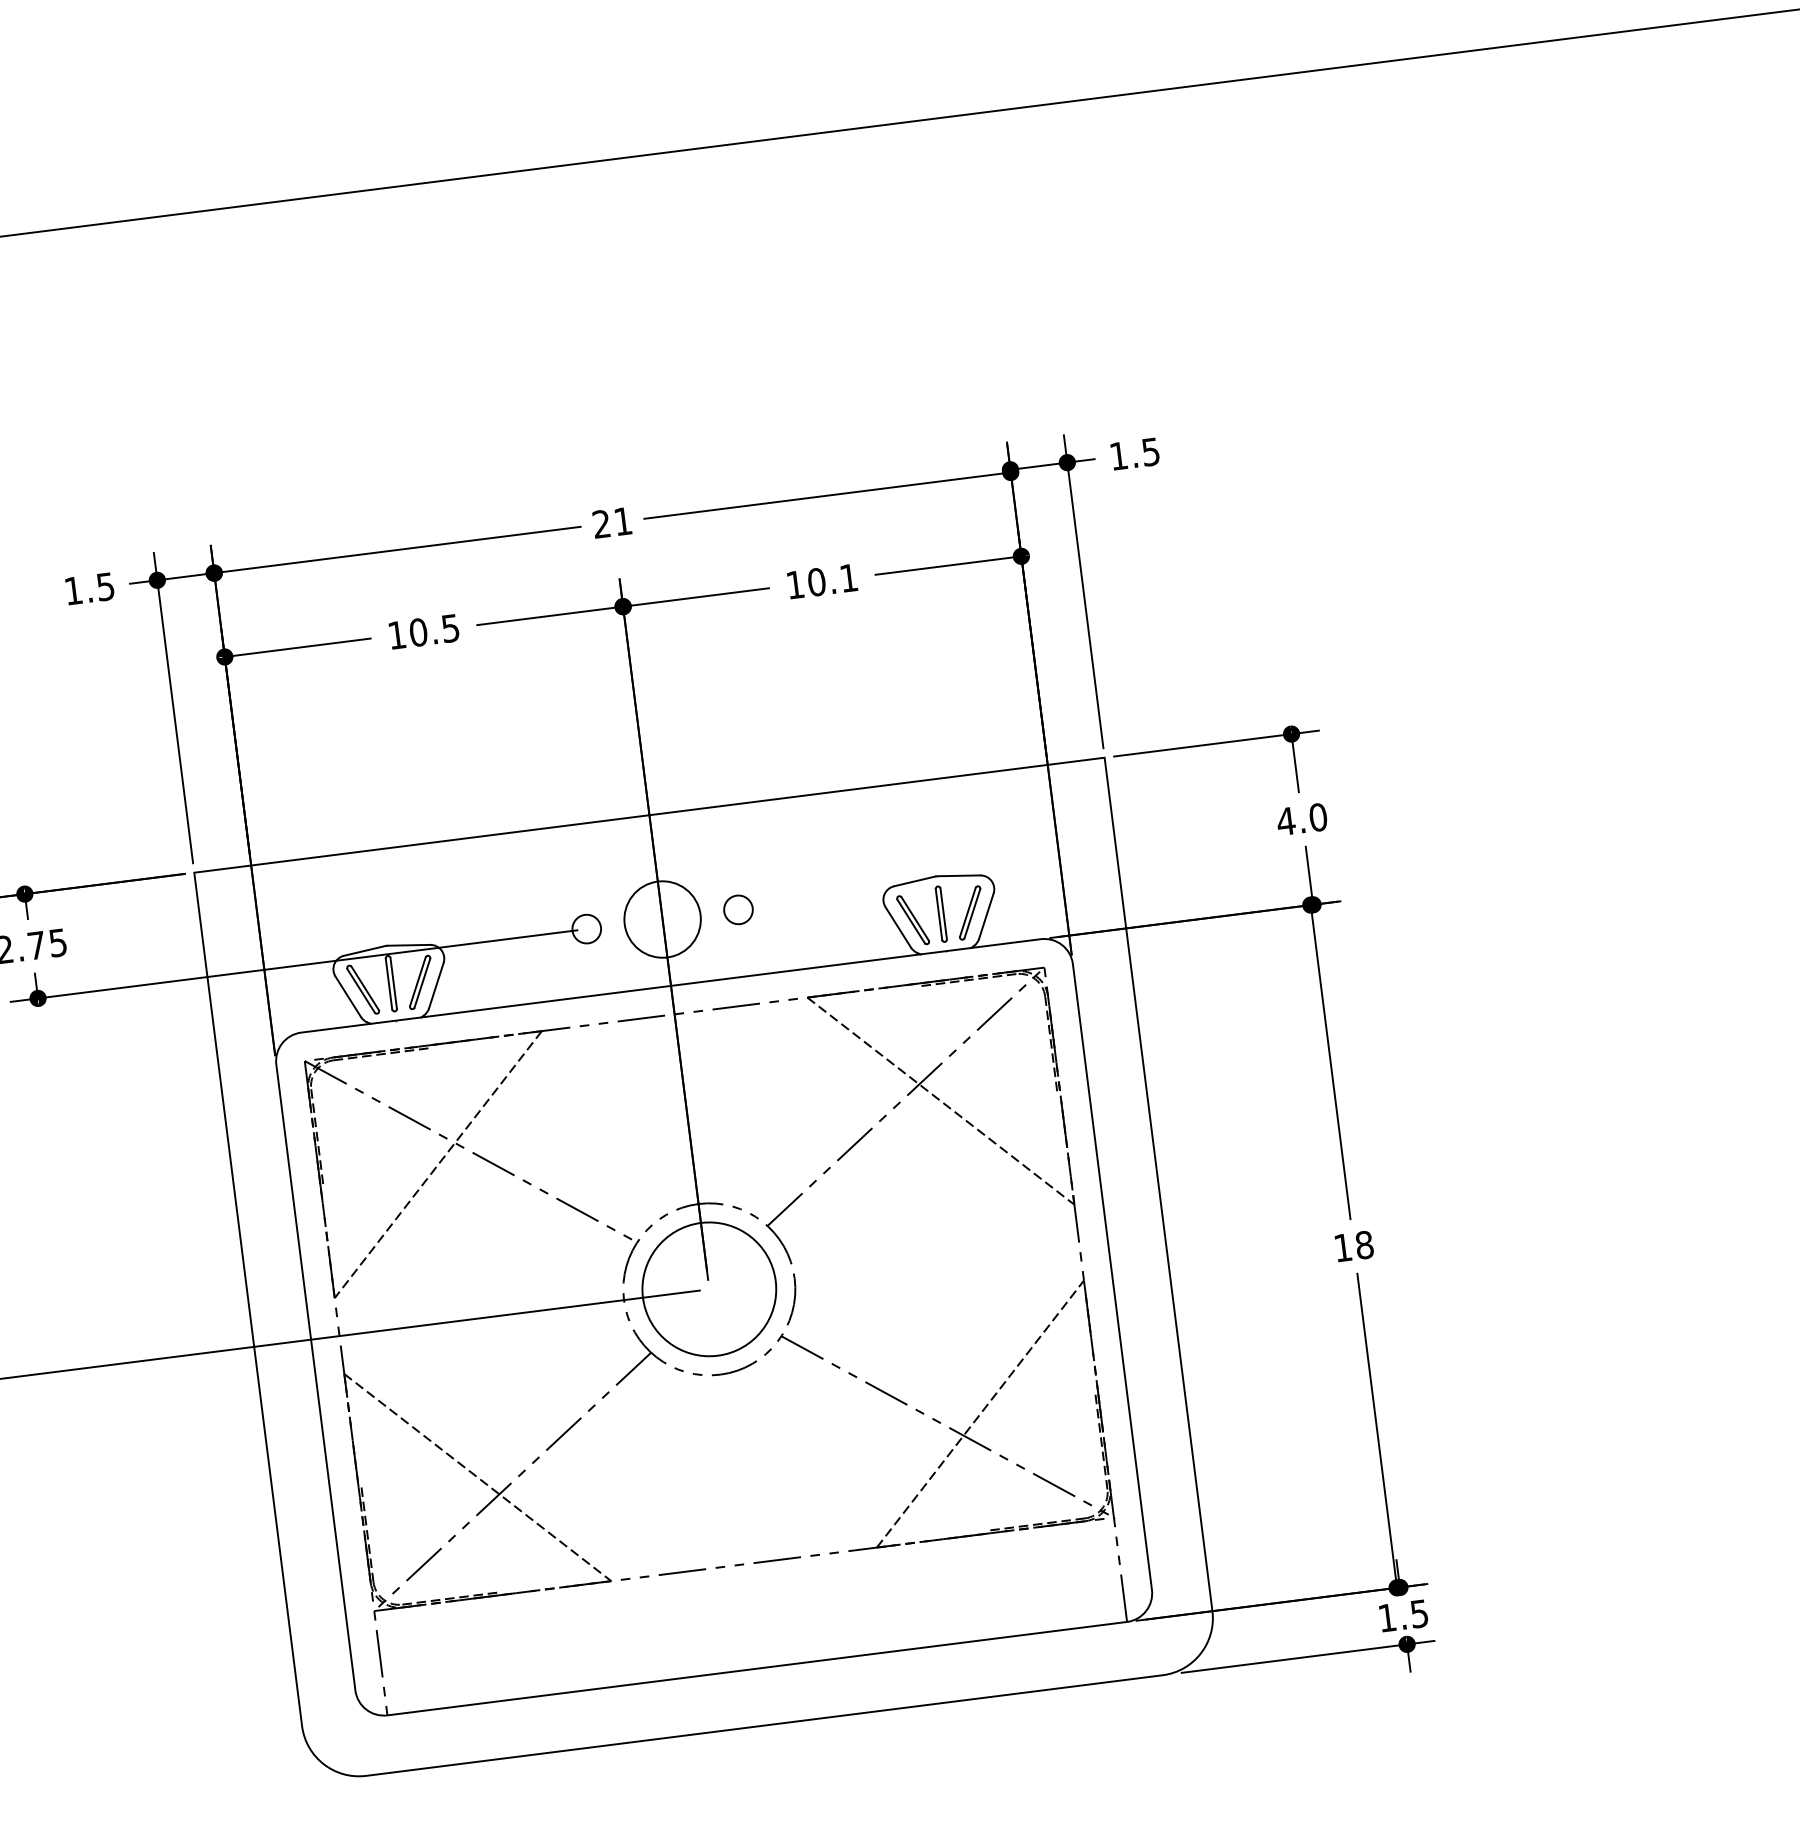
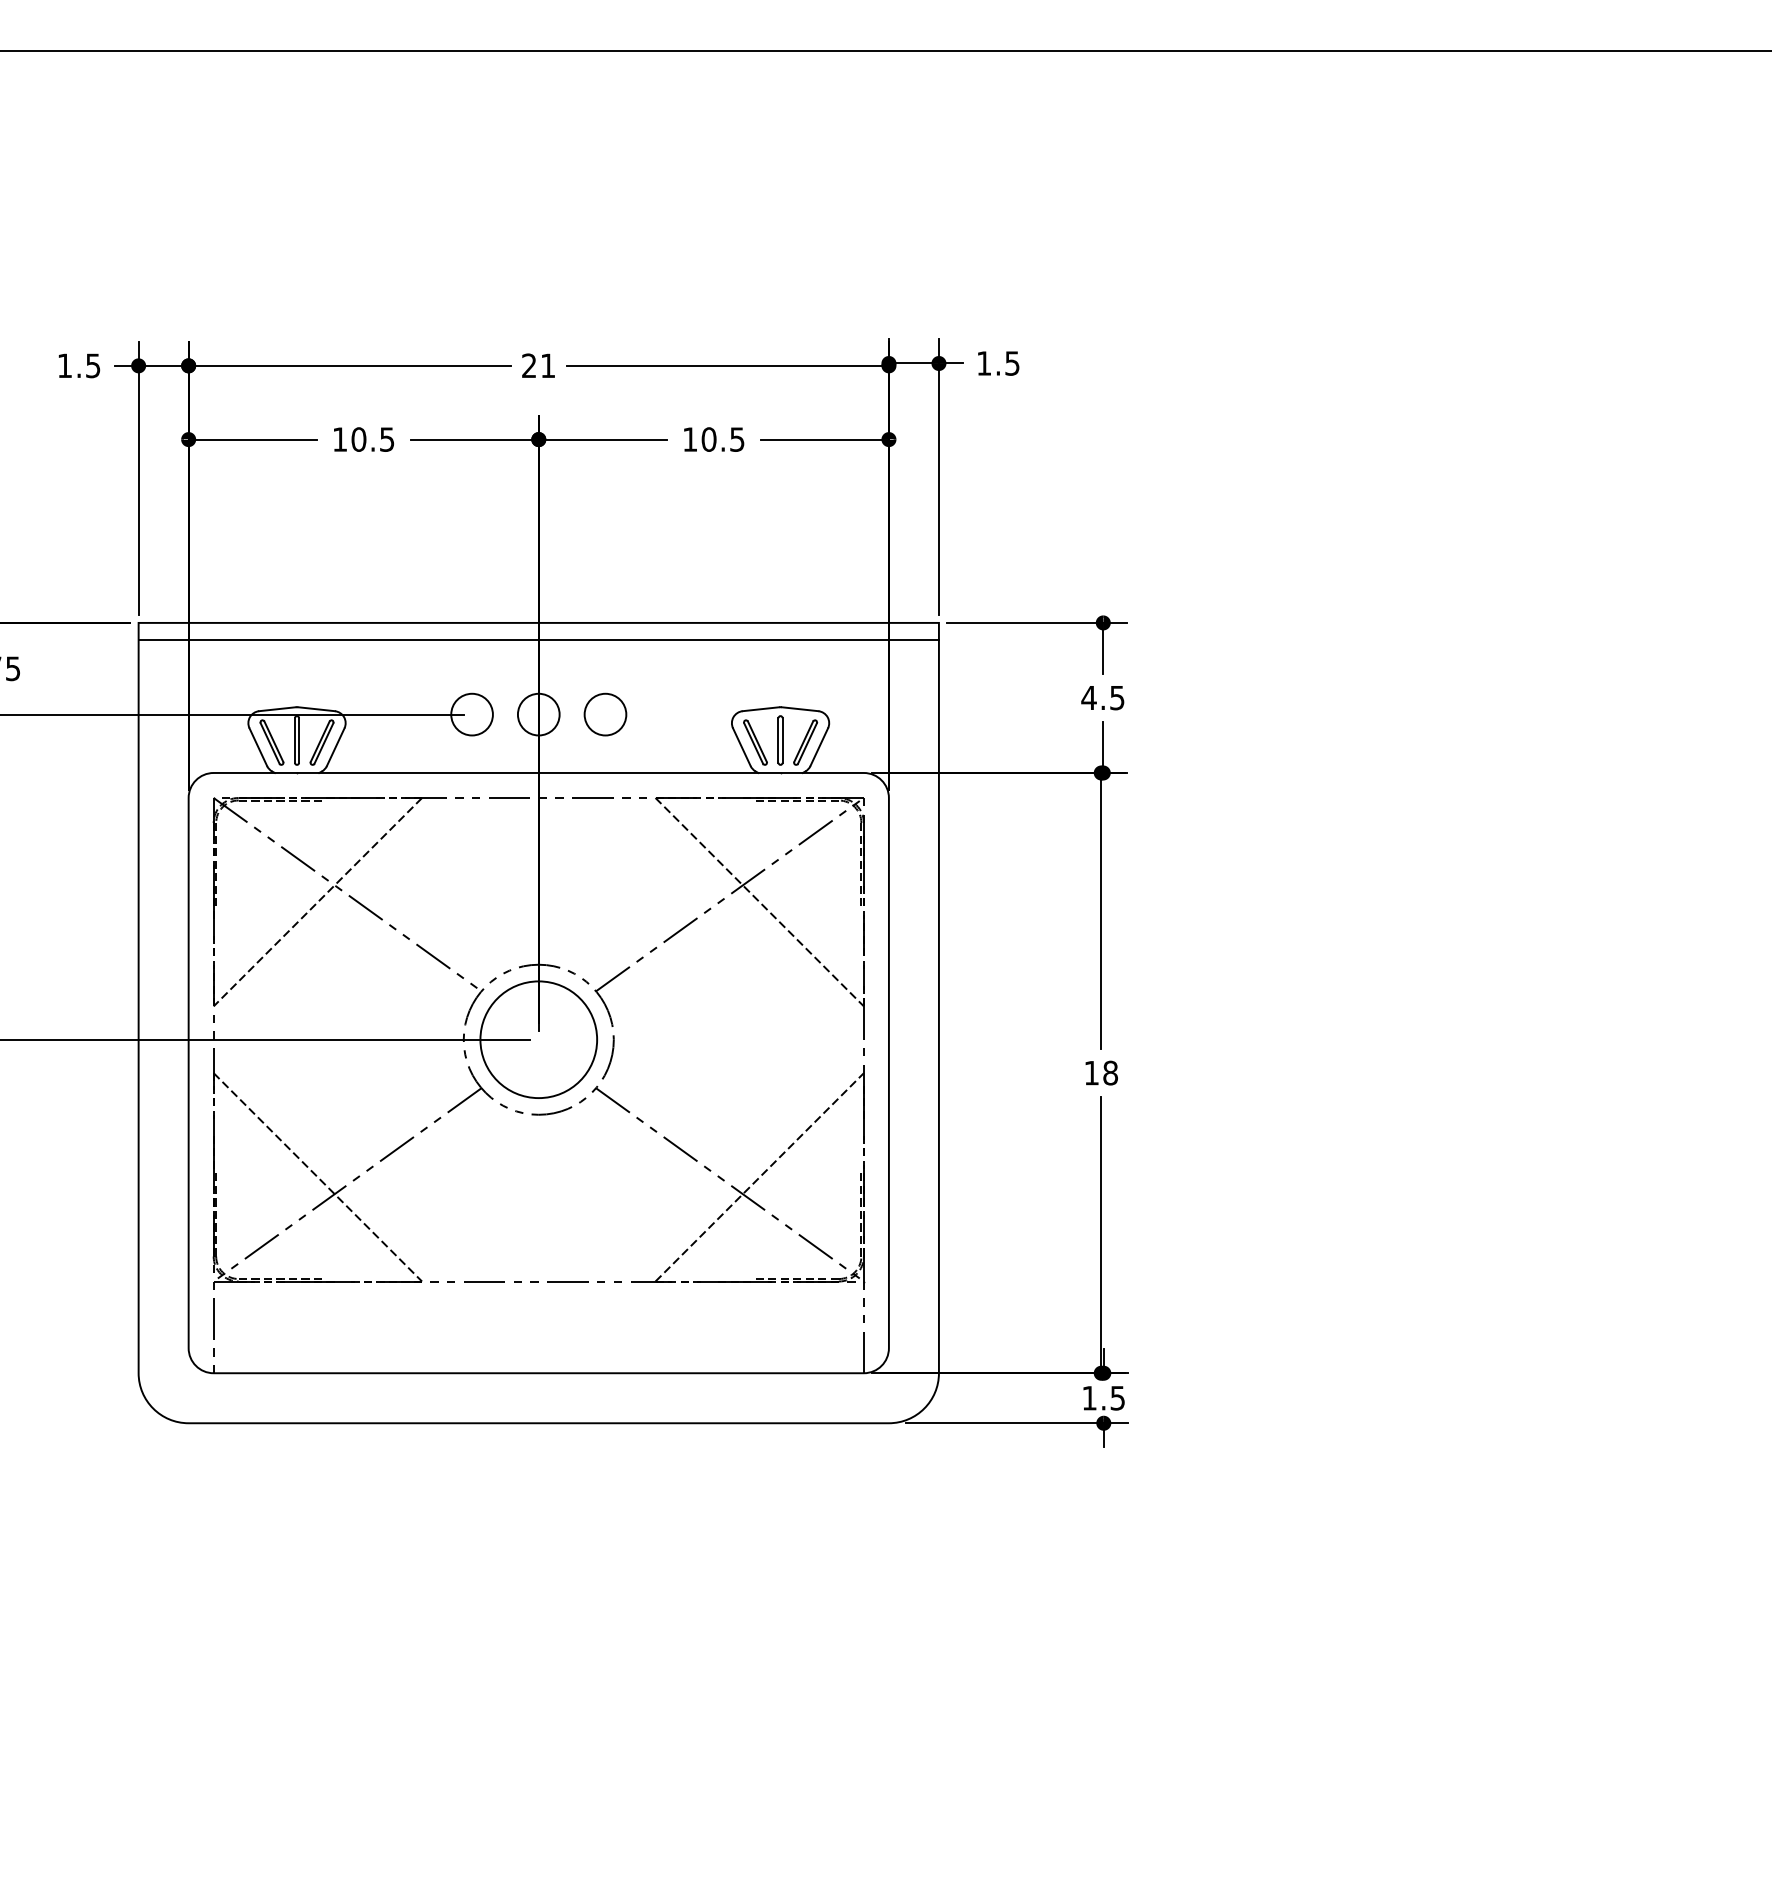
text: (849, 578) -> (737, 439), 10.1 -> 10.5
text: (1318, 816) -> (1117, 697), 4.0 -> 4.5
line: (651, 834) -> (538, 639), added
circle: (738, 909) -> (605, 714), size x1.67
circle: (662, 919) -> (538, 714), size x0.62
circle: (586, 929) -> (471, 714), size x1.67

